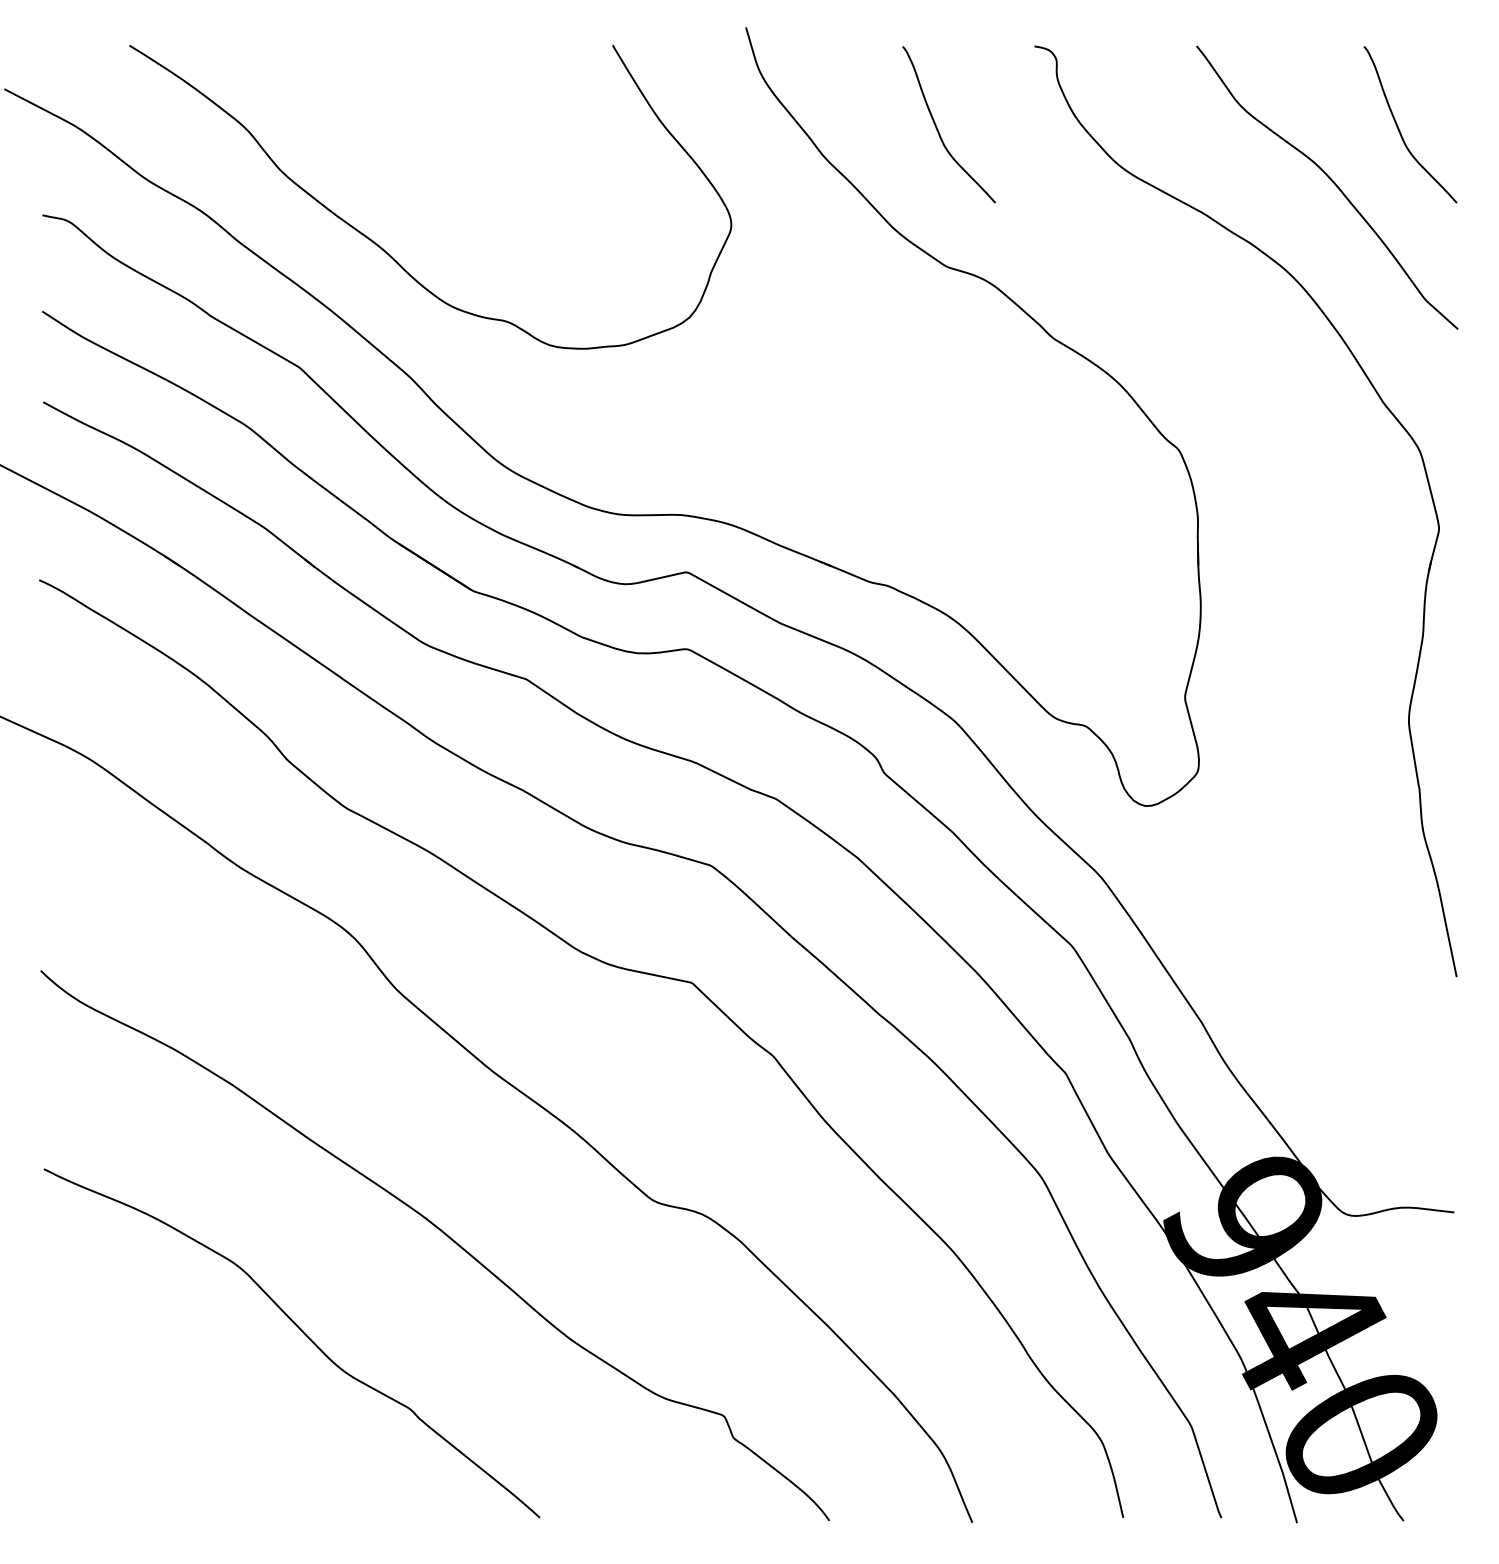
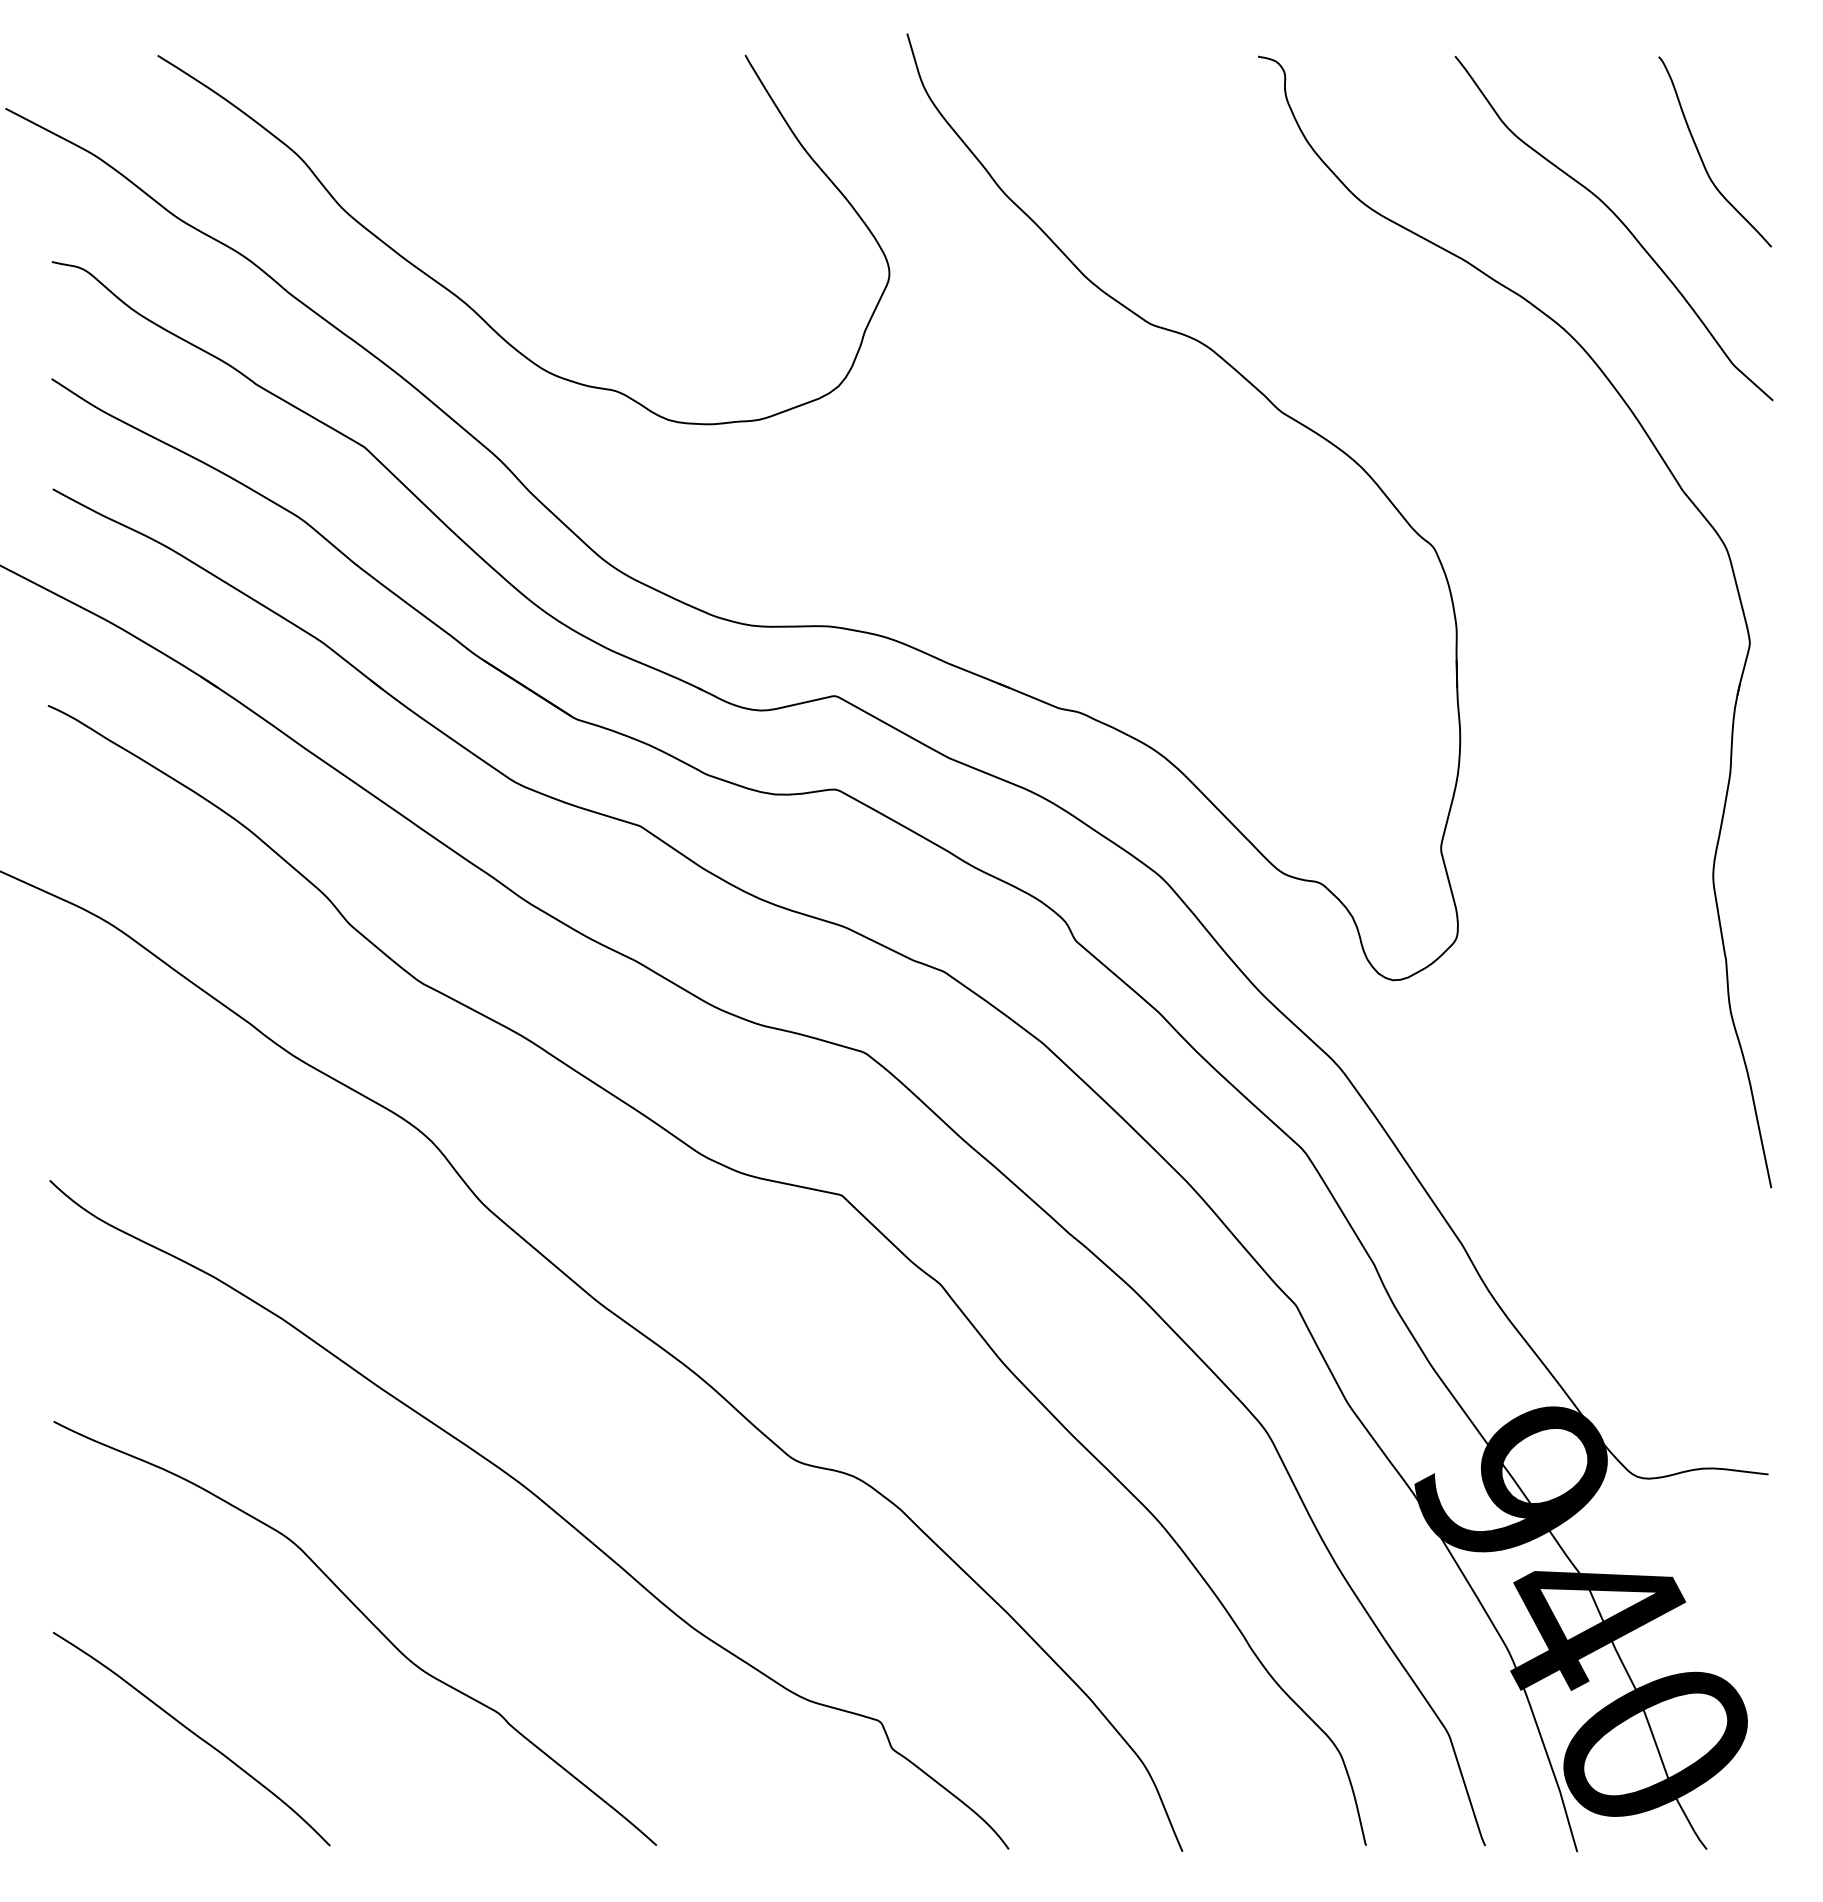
curve: (938, 130) -> (1141, 158), removed
curve: (158, 1426) -> (193, 1734), added

